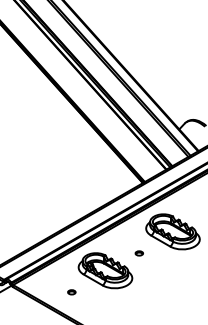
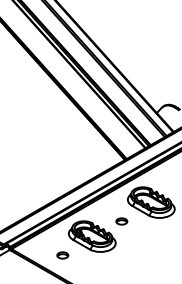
part: (138, 253) -> (121, 221), size x1.67
part: (71, 292) -> (62, 255), size x1.67

